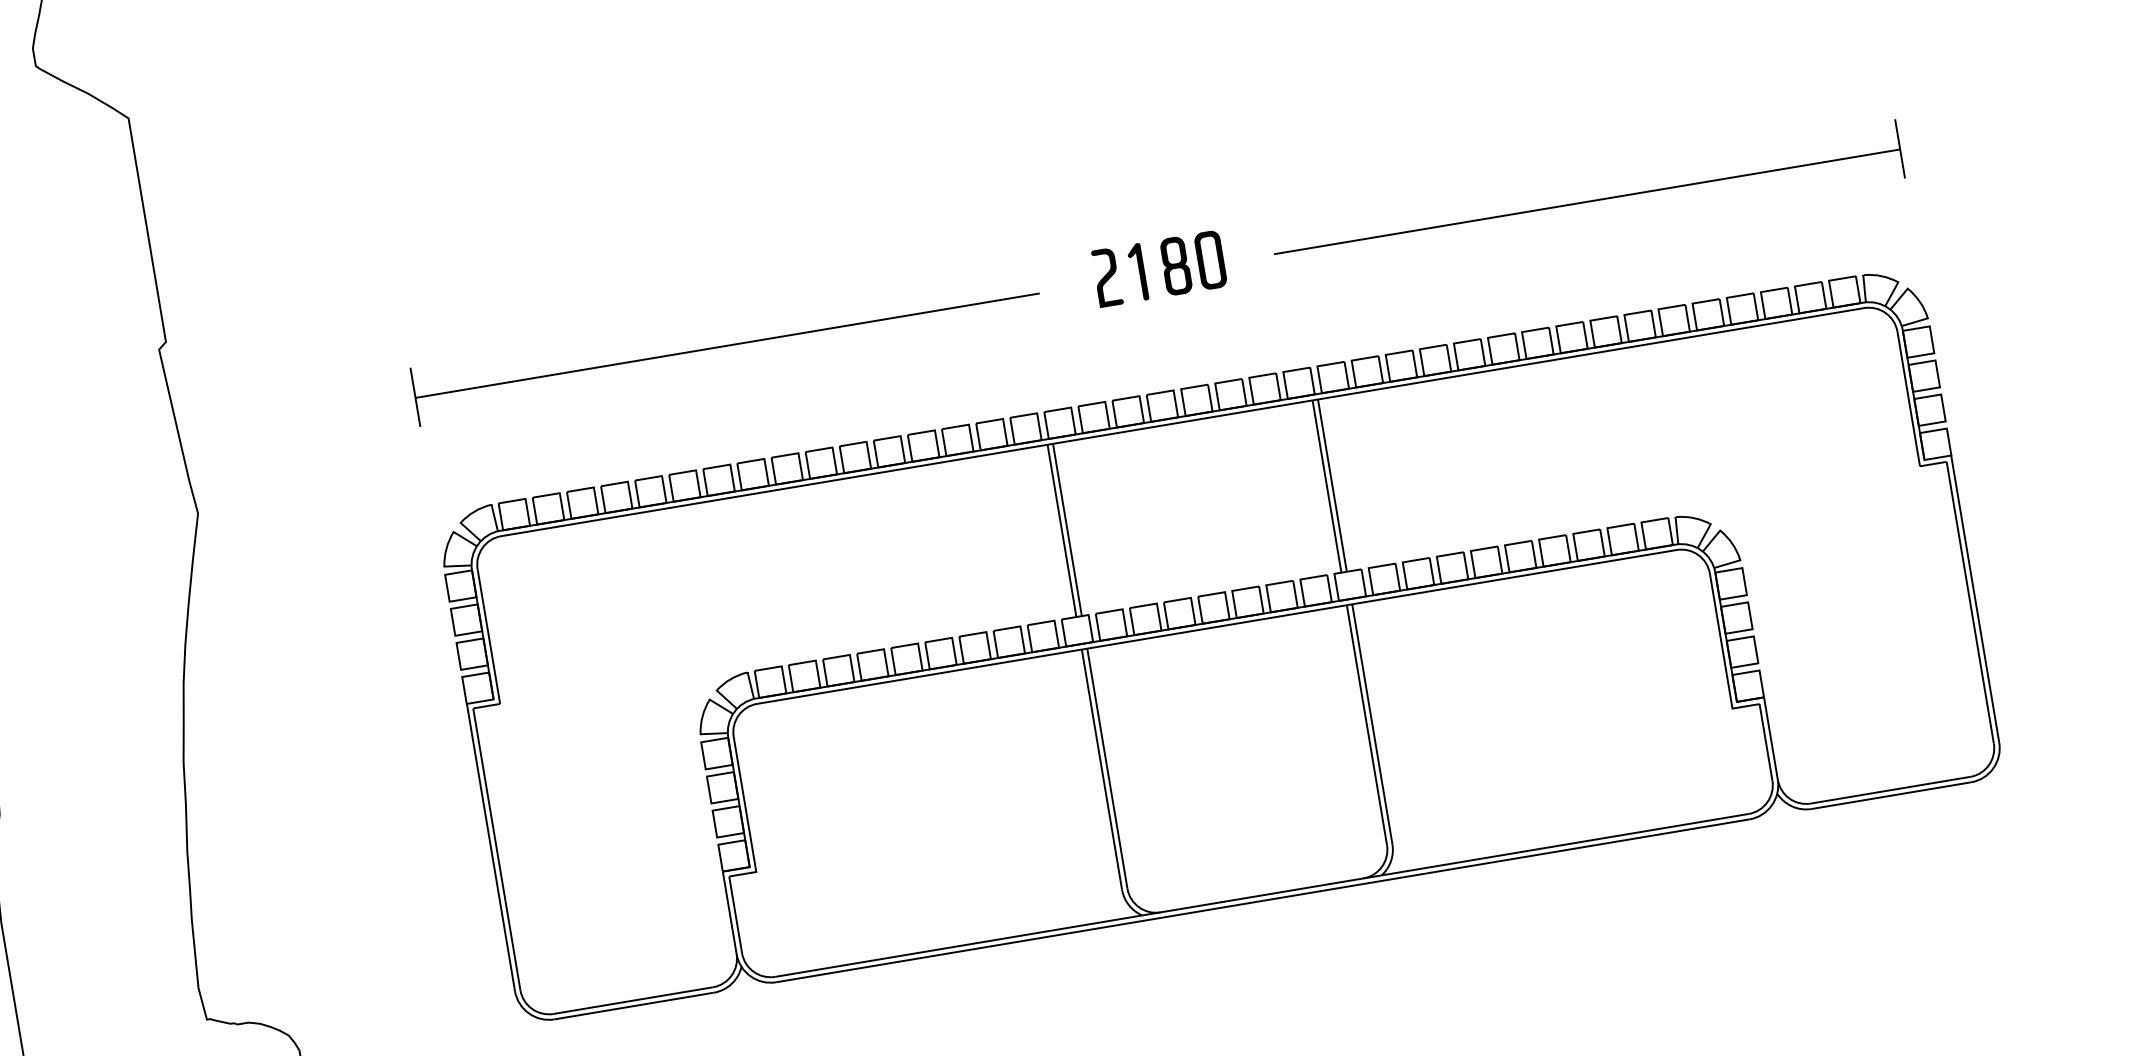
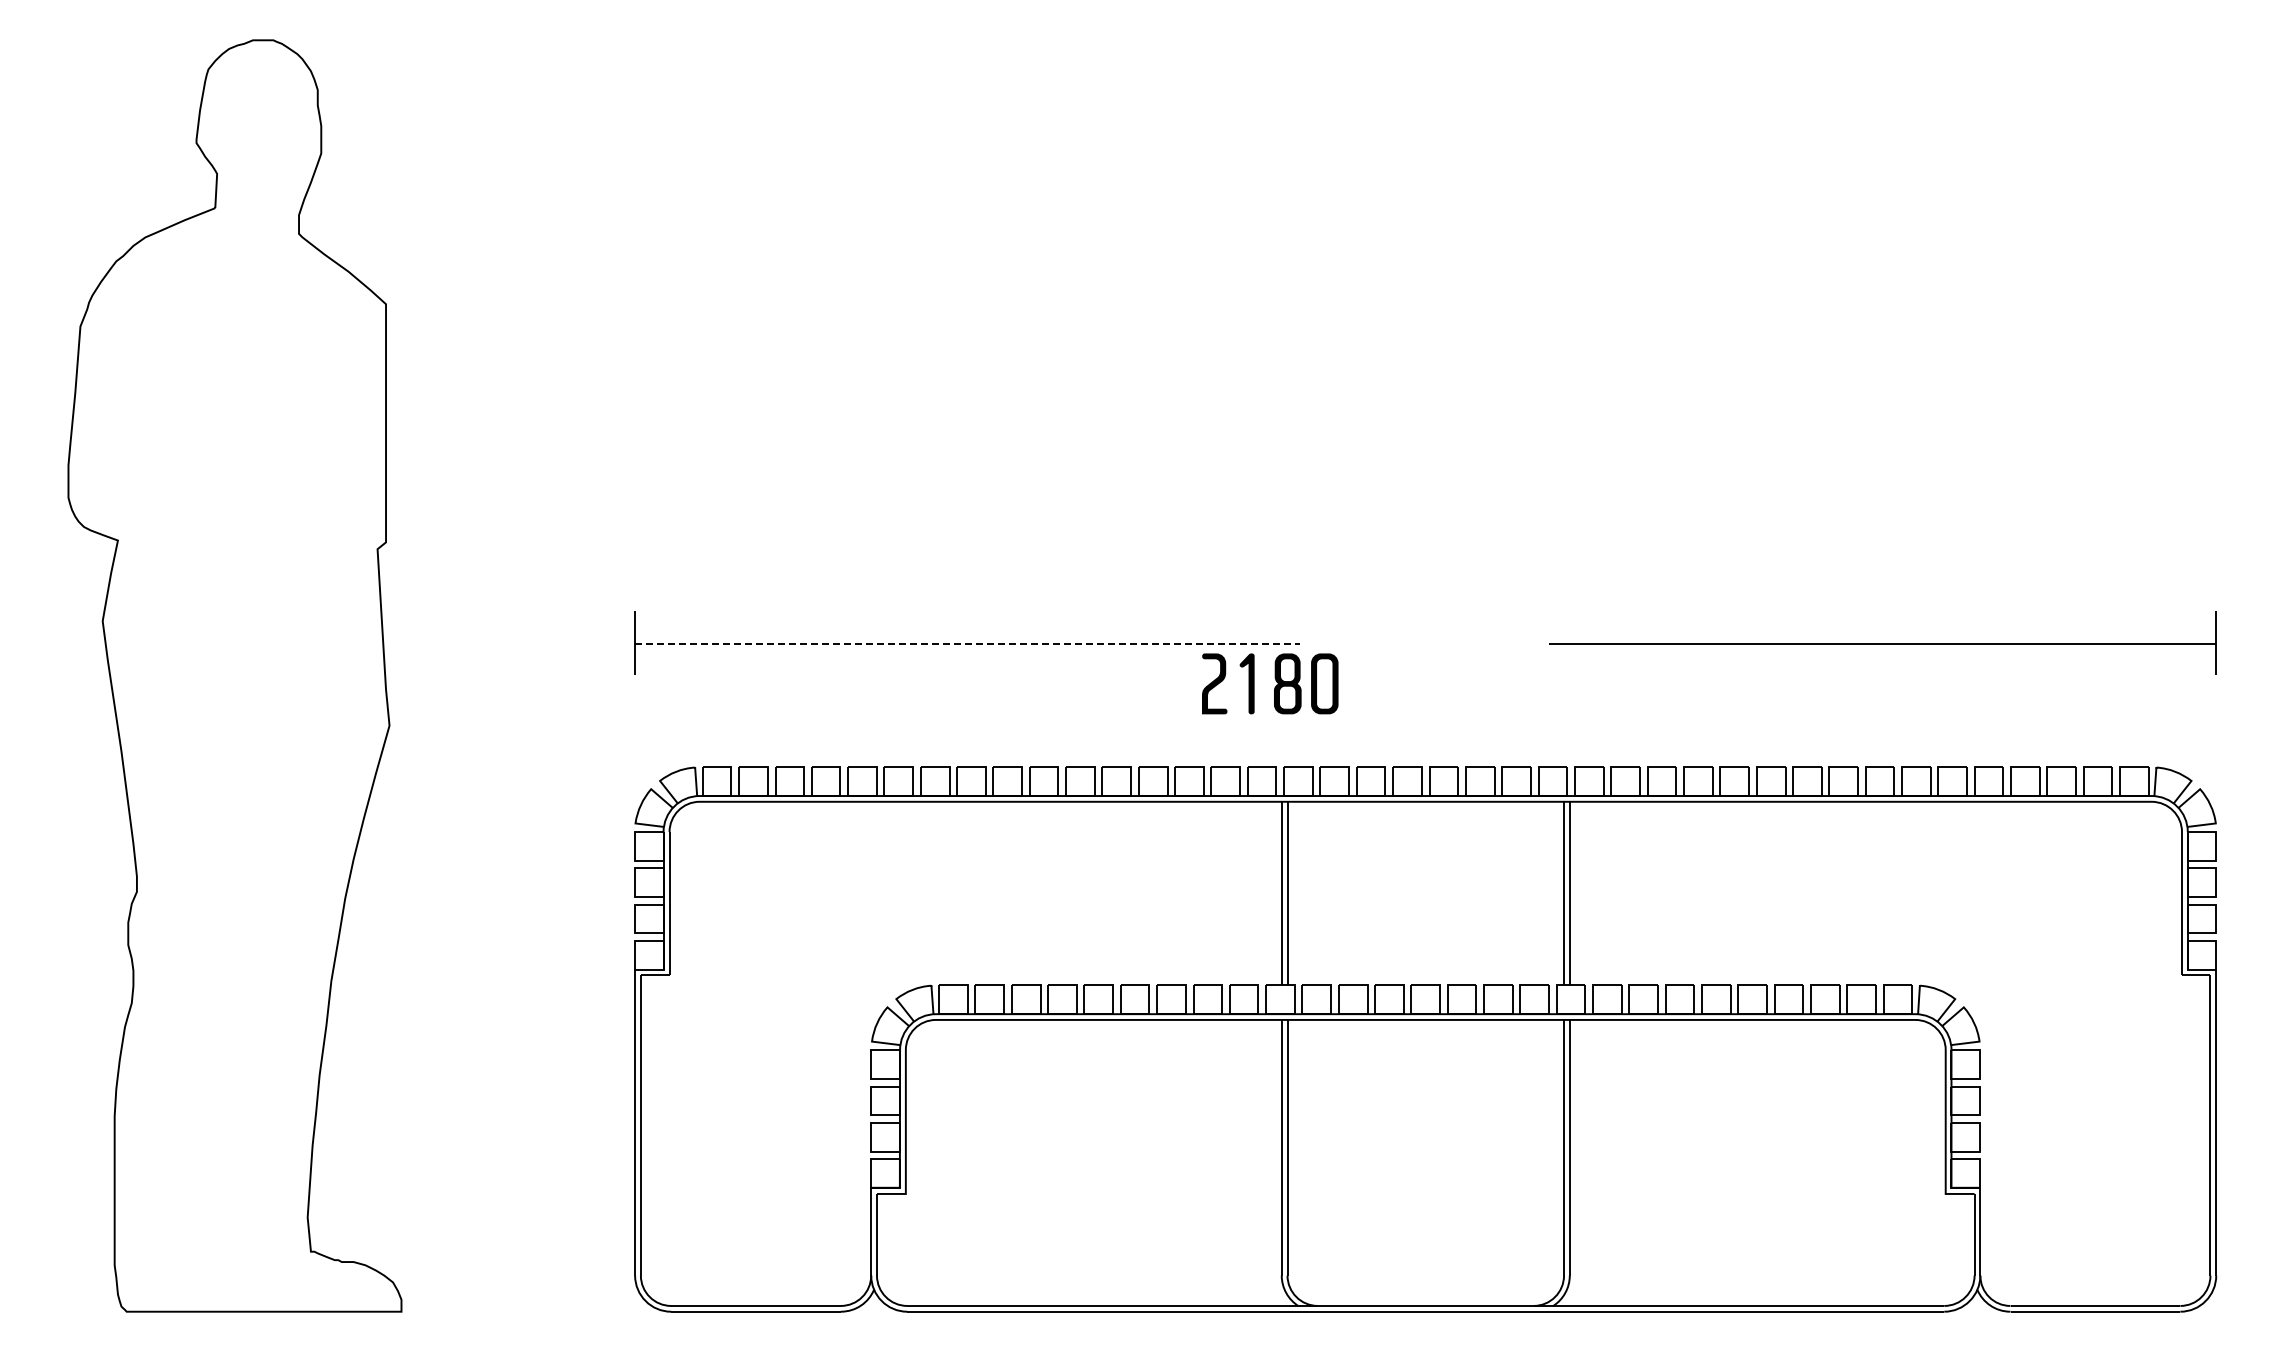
part: (1159, 268) -> (1270, 683), moved
line: (727, 345) -> (967, 643), solid -> dashed

